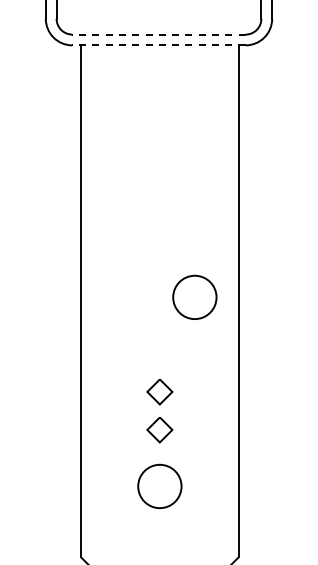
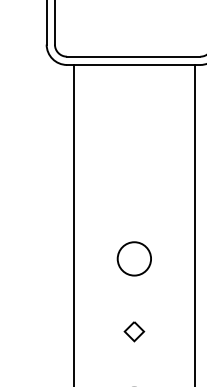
line: (159, 34) -> (134, 56), dashed -> solid
line: (159, 45) -> (134, 65), dashed -> solid
circle: (194, 296) -> (134, 258), moved
part: (159, 430) -> (134, 361), removed

